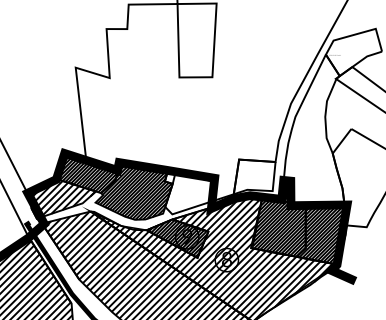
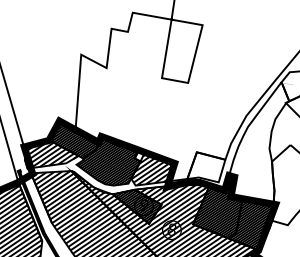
hatch: (189, 192) -> (152, 170), added

